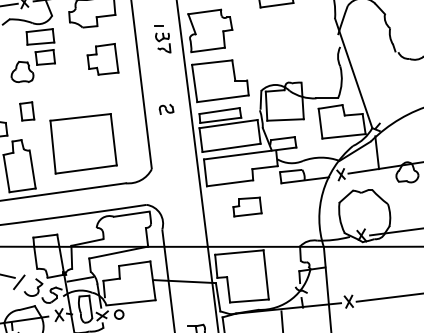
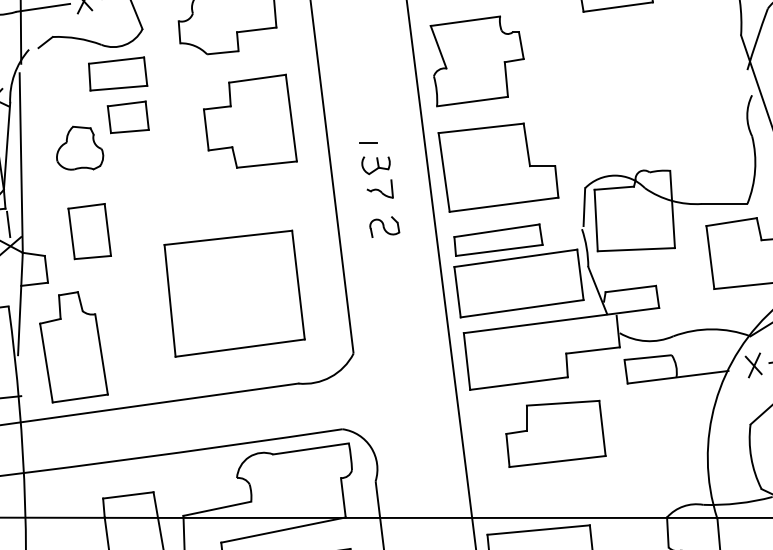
part: (162, 39) -> (376, 170), moved
part: (102, 59) -> (249, 121), size x1.43
part: (27, 111) -> (90, 231), size x1.43
part: (83, 143) -> (234, 293), moved
part: (247, 206) -> (555, 432), size x1.67

